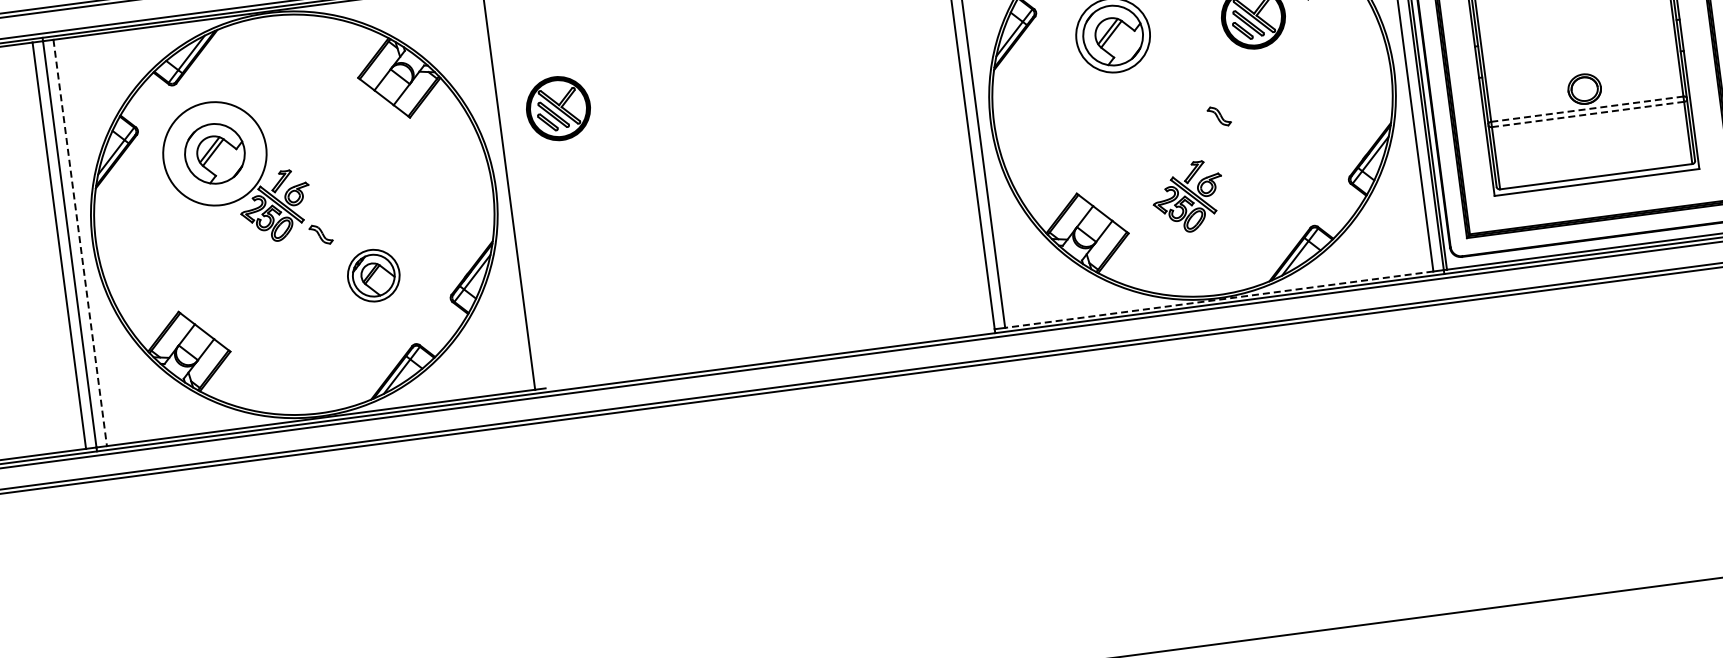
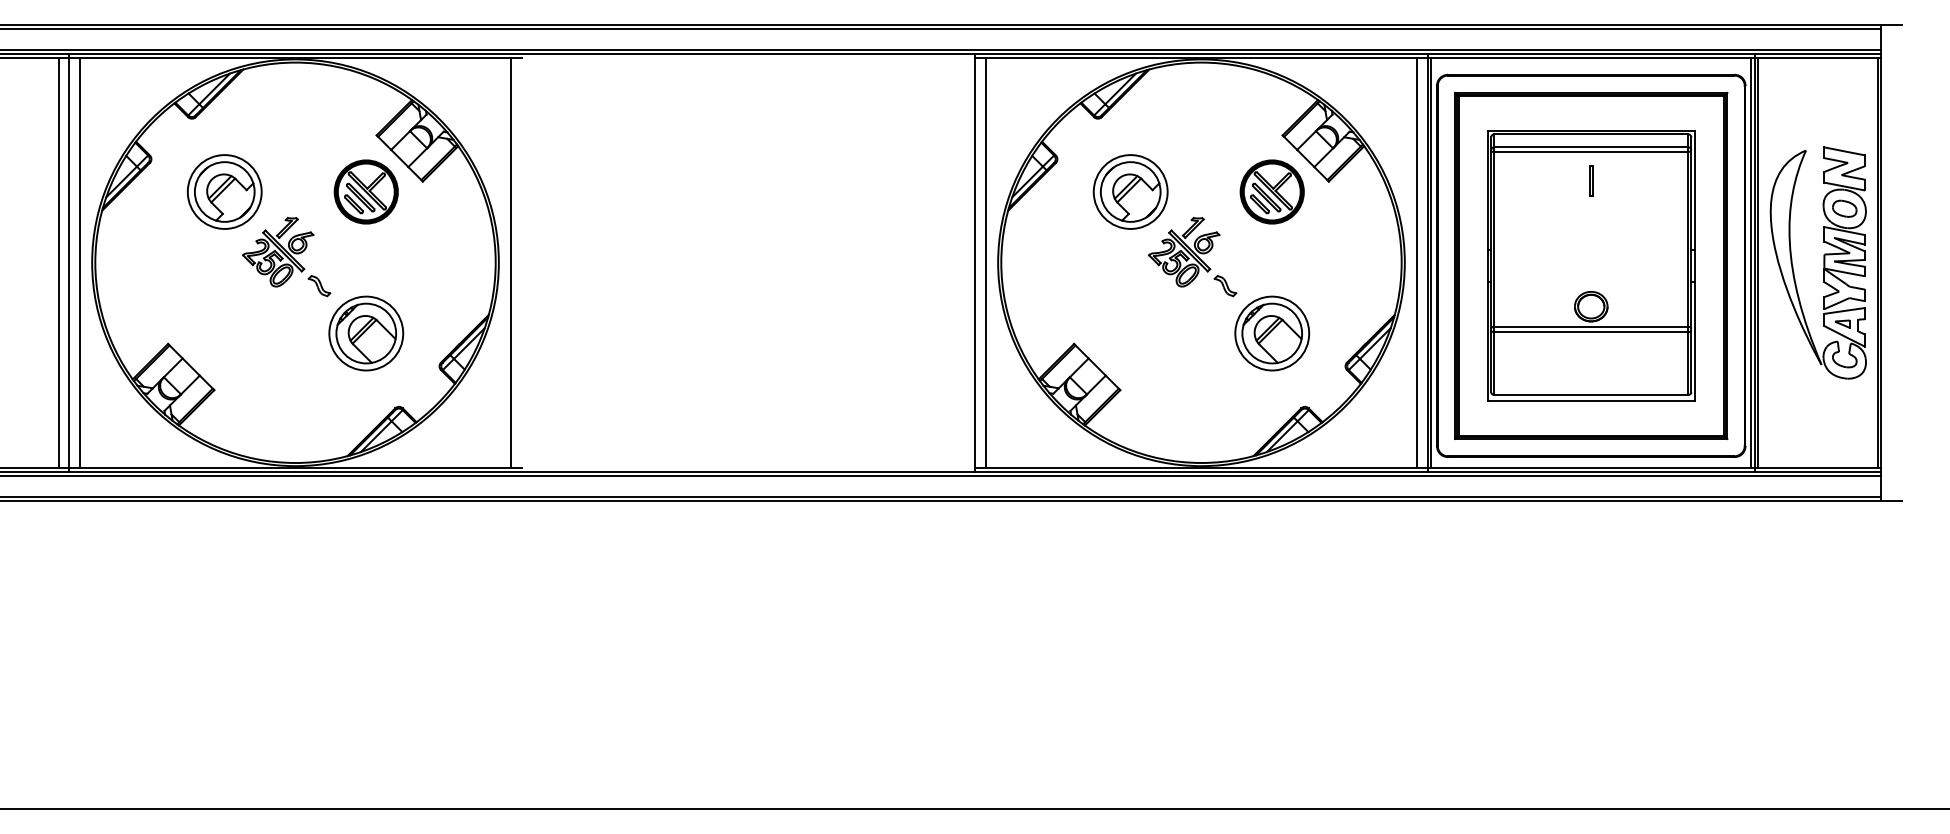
part: (557, 108) -> (365, 191), moved
line: (1587, 108) -> (1591, 326), dashed -> solid
line: (1588, 114) -> (1591, 332), dashed -> solid
circle: (214, 153) -> (224, 191), size x0.71
part: (1272, 157) -> (1272, 333), added
part: (1188, 197) -> (1184, 252), moved
line: (80, 242) -> (79, 262), dashed -> solid
part: (373, 275) -> (366, 333), size x1.43
line: (1219, 299) -> (1201, 467), dashed -> solid

